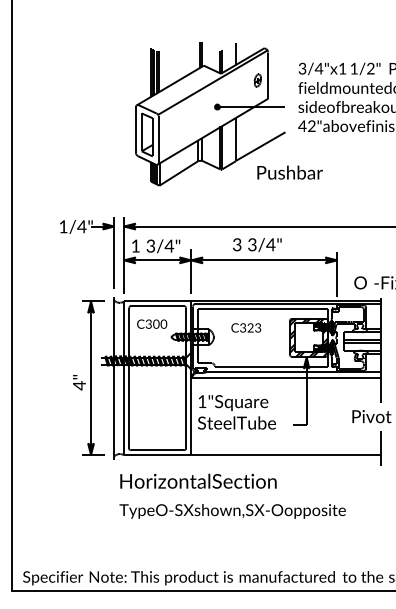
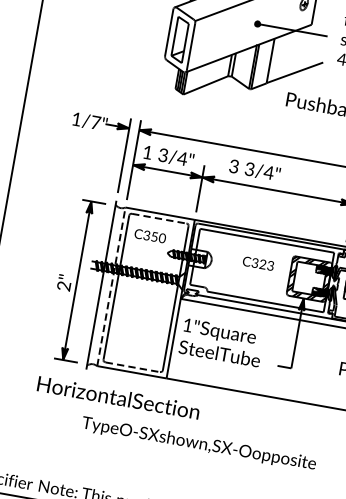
text: (81, 226) -> (95, 122), 1/4" -> 1/7"
text: (257, 244) -> (255, 169), moved
line: (158, 306) -> (160, 219), solid -> dashed
text: (156, 323) -> (154, 236), C300 -> C350
text: (246, 327) -> (258, 263), moved
line: (124, 378) -> (111, 287), solid -> dashed
text: (79, 385) -> (64, 286), 4" -> 2"
line: (158, 450) -> (133, 367), solid -> dashed
text: (198, 480) -> (118, 397), moved

